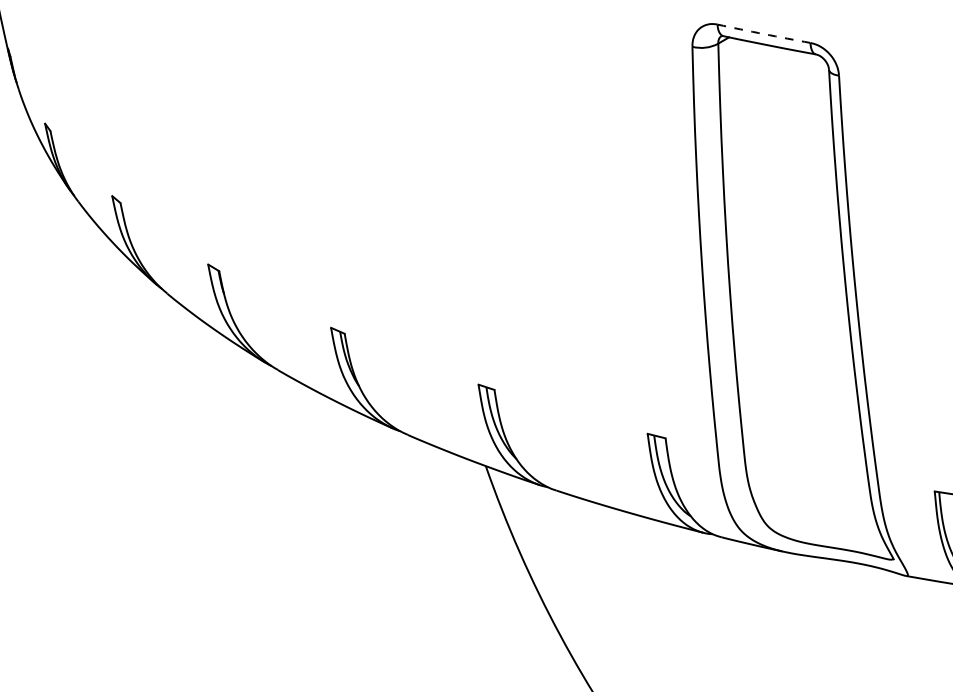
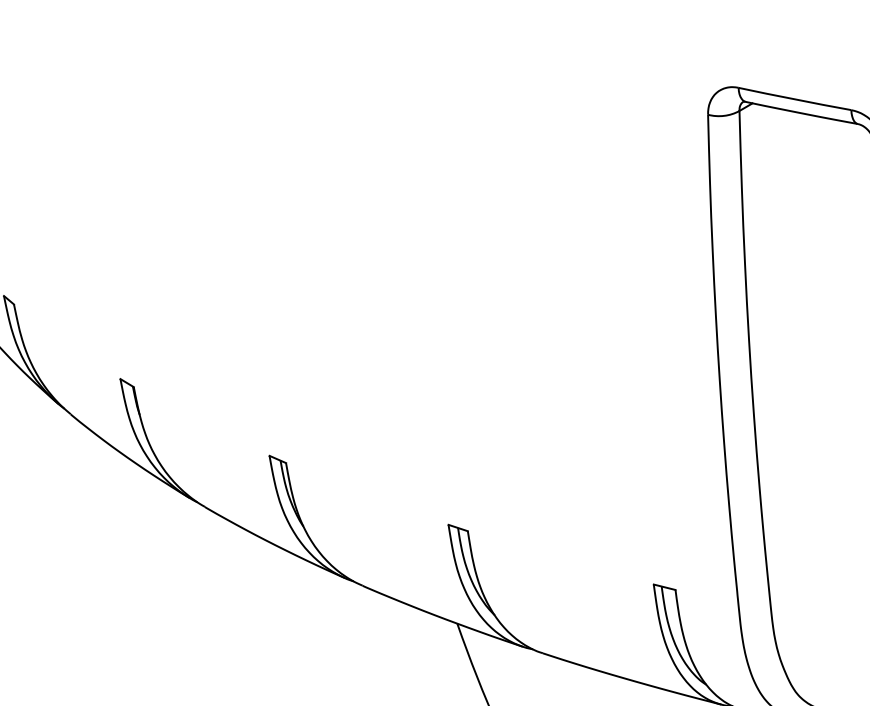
arc: (763, 34) -> (794, 99), dashed -> solid

